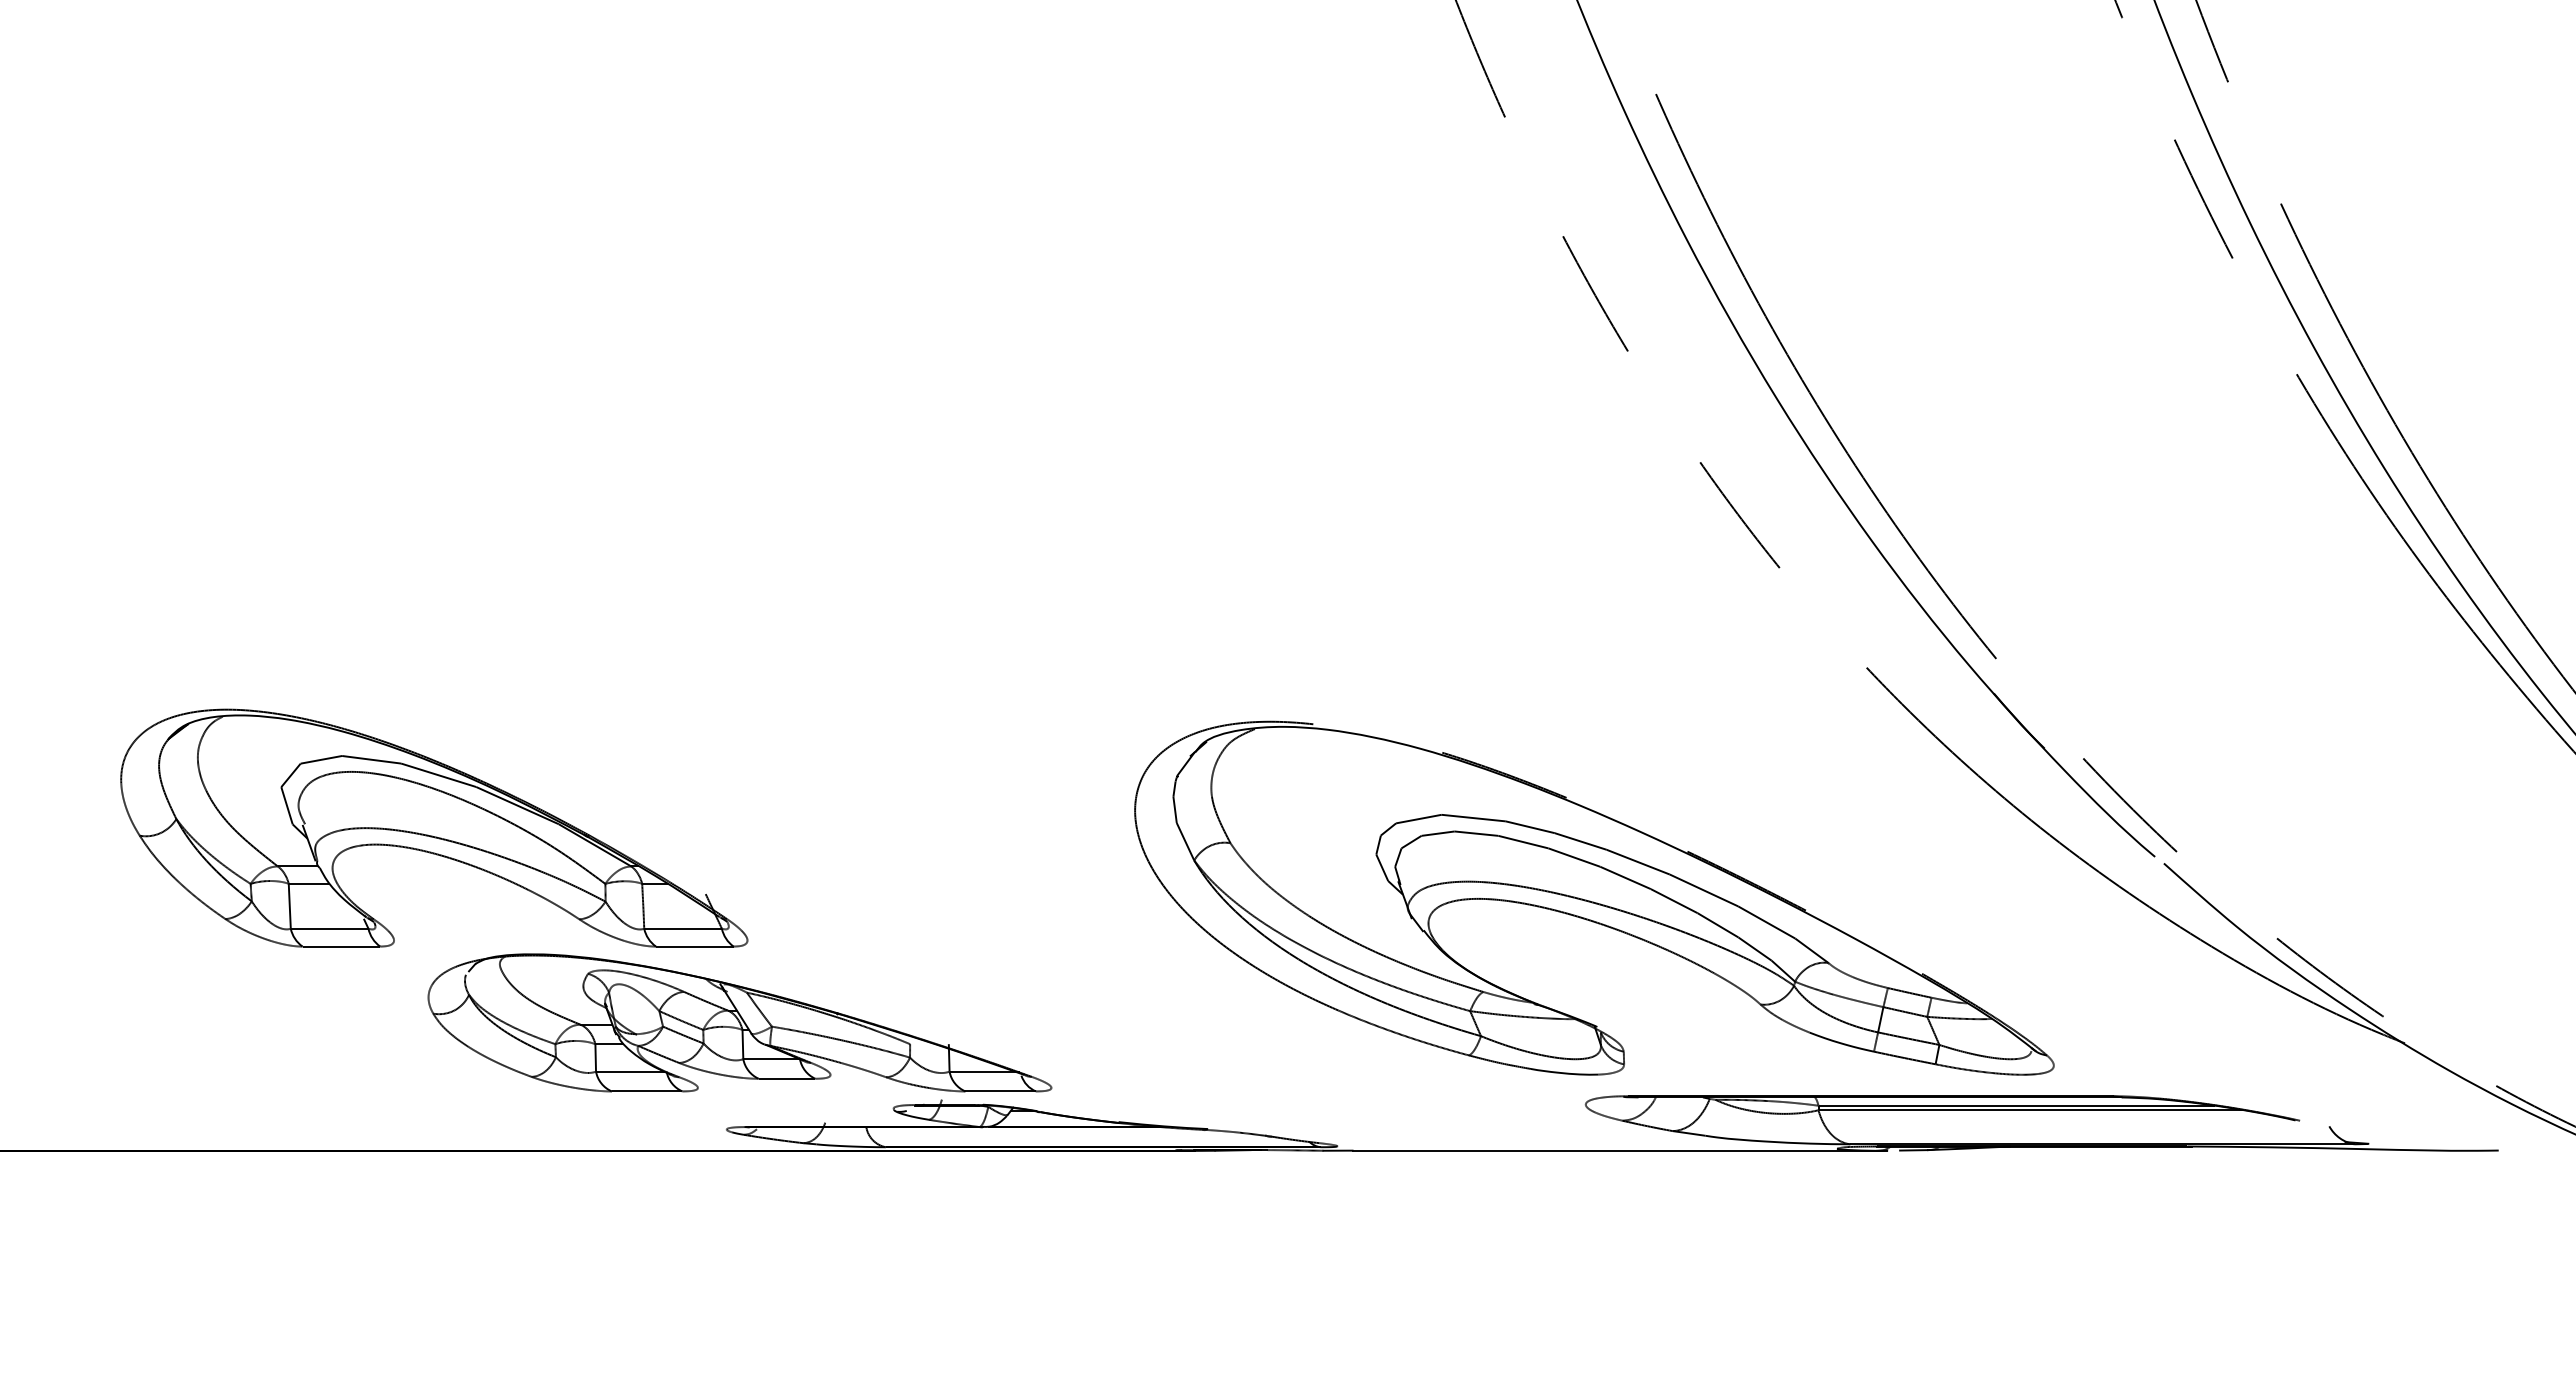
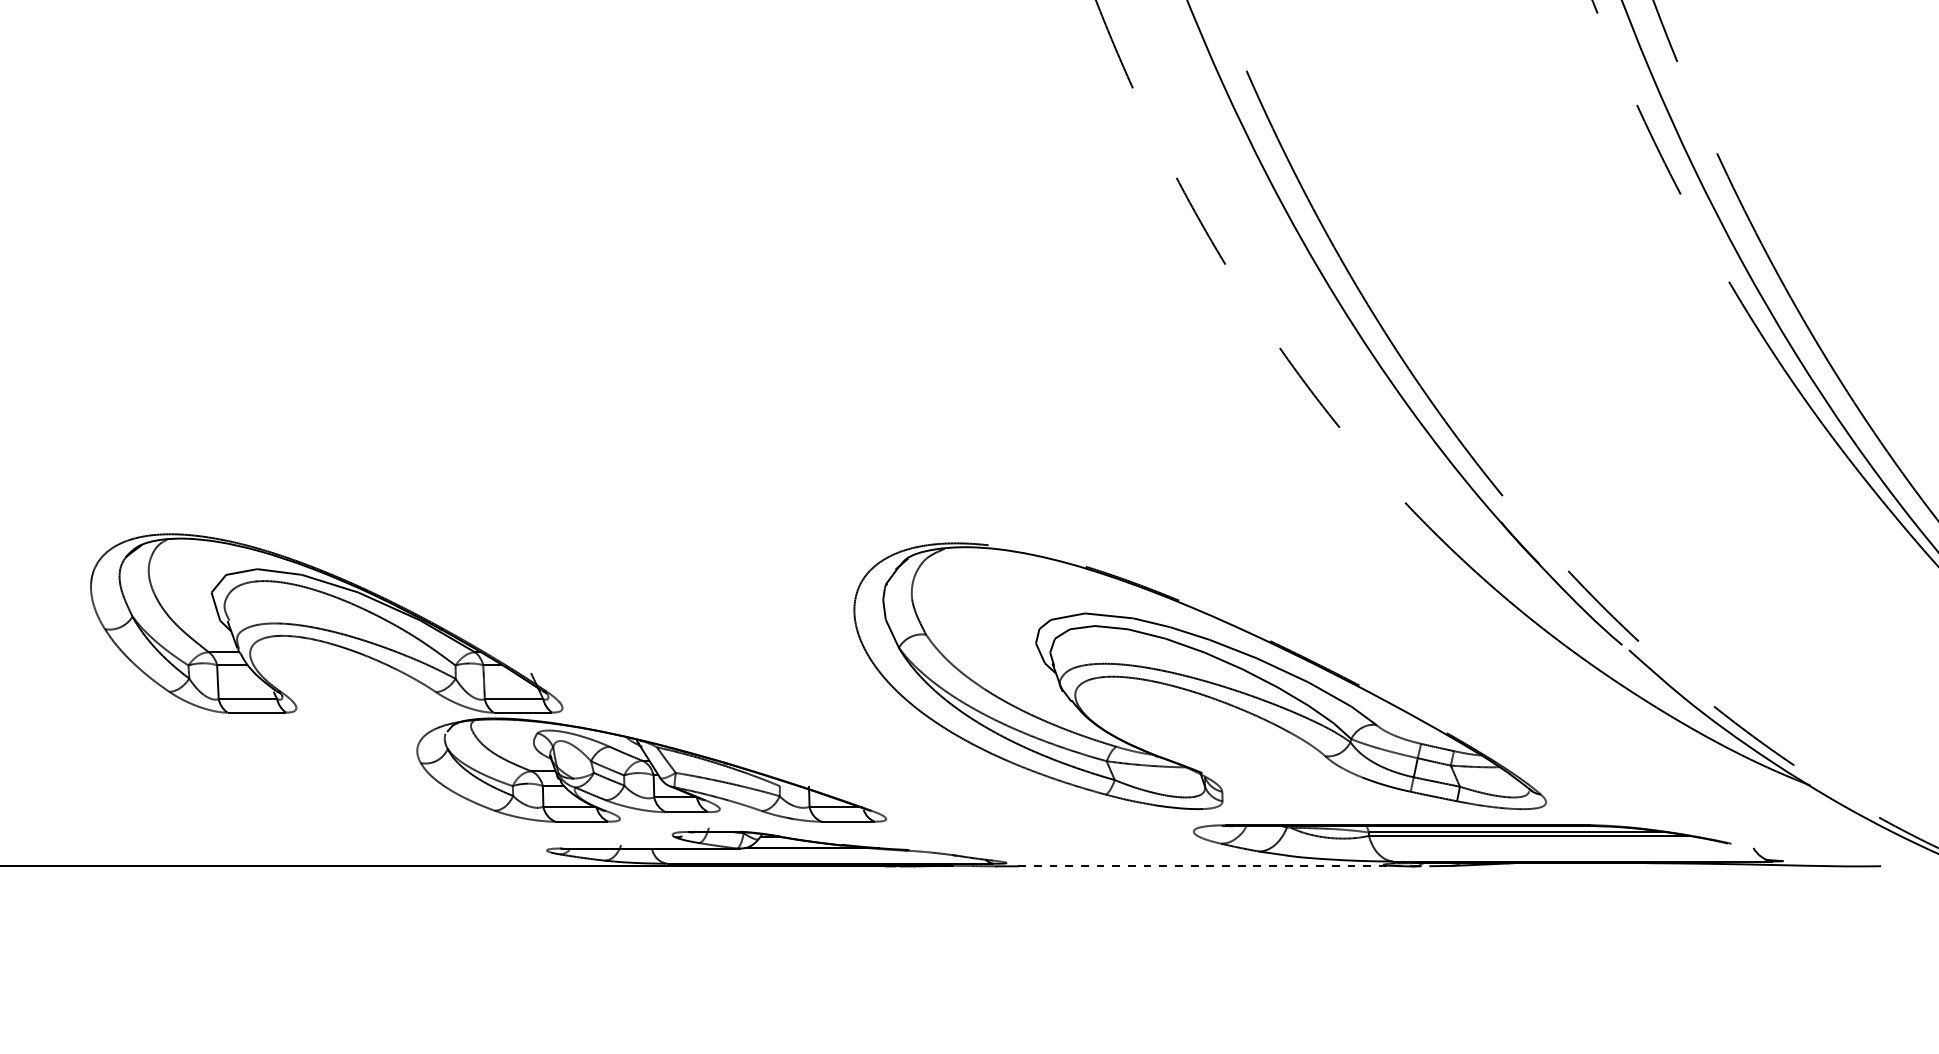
part: (739, 1022) -> (651, 769), moved
line: (1620, 1150) -> (1219, 866), solid -> dashed

